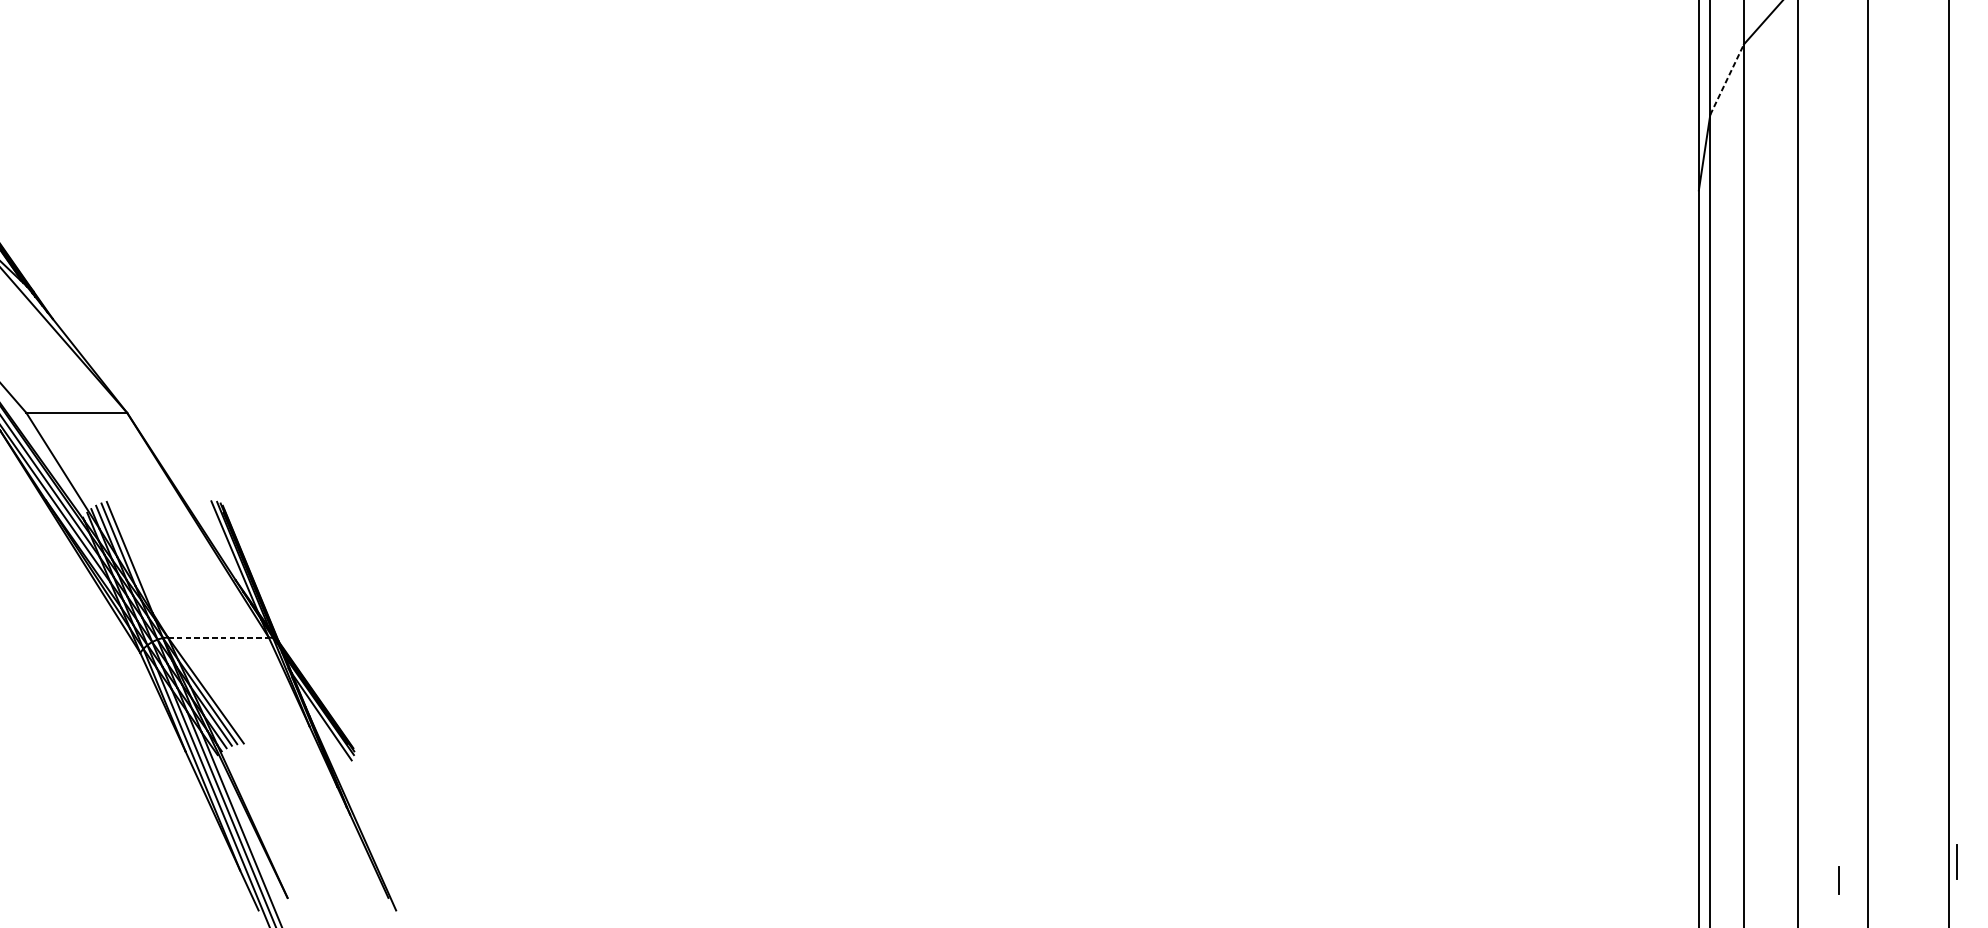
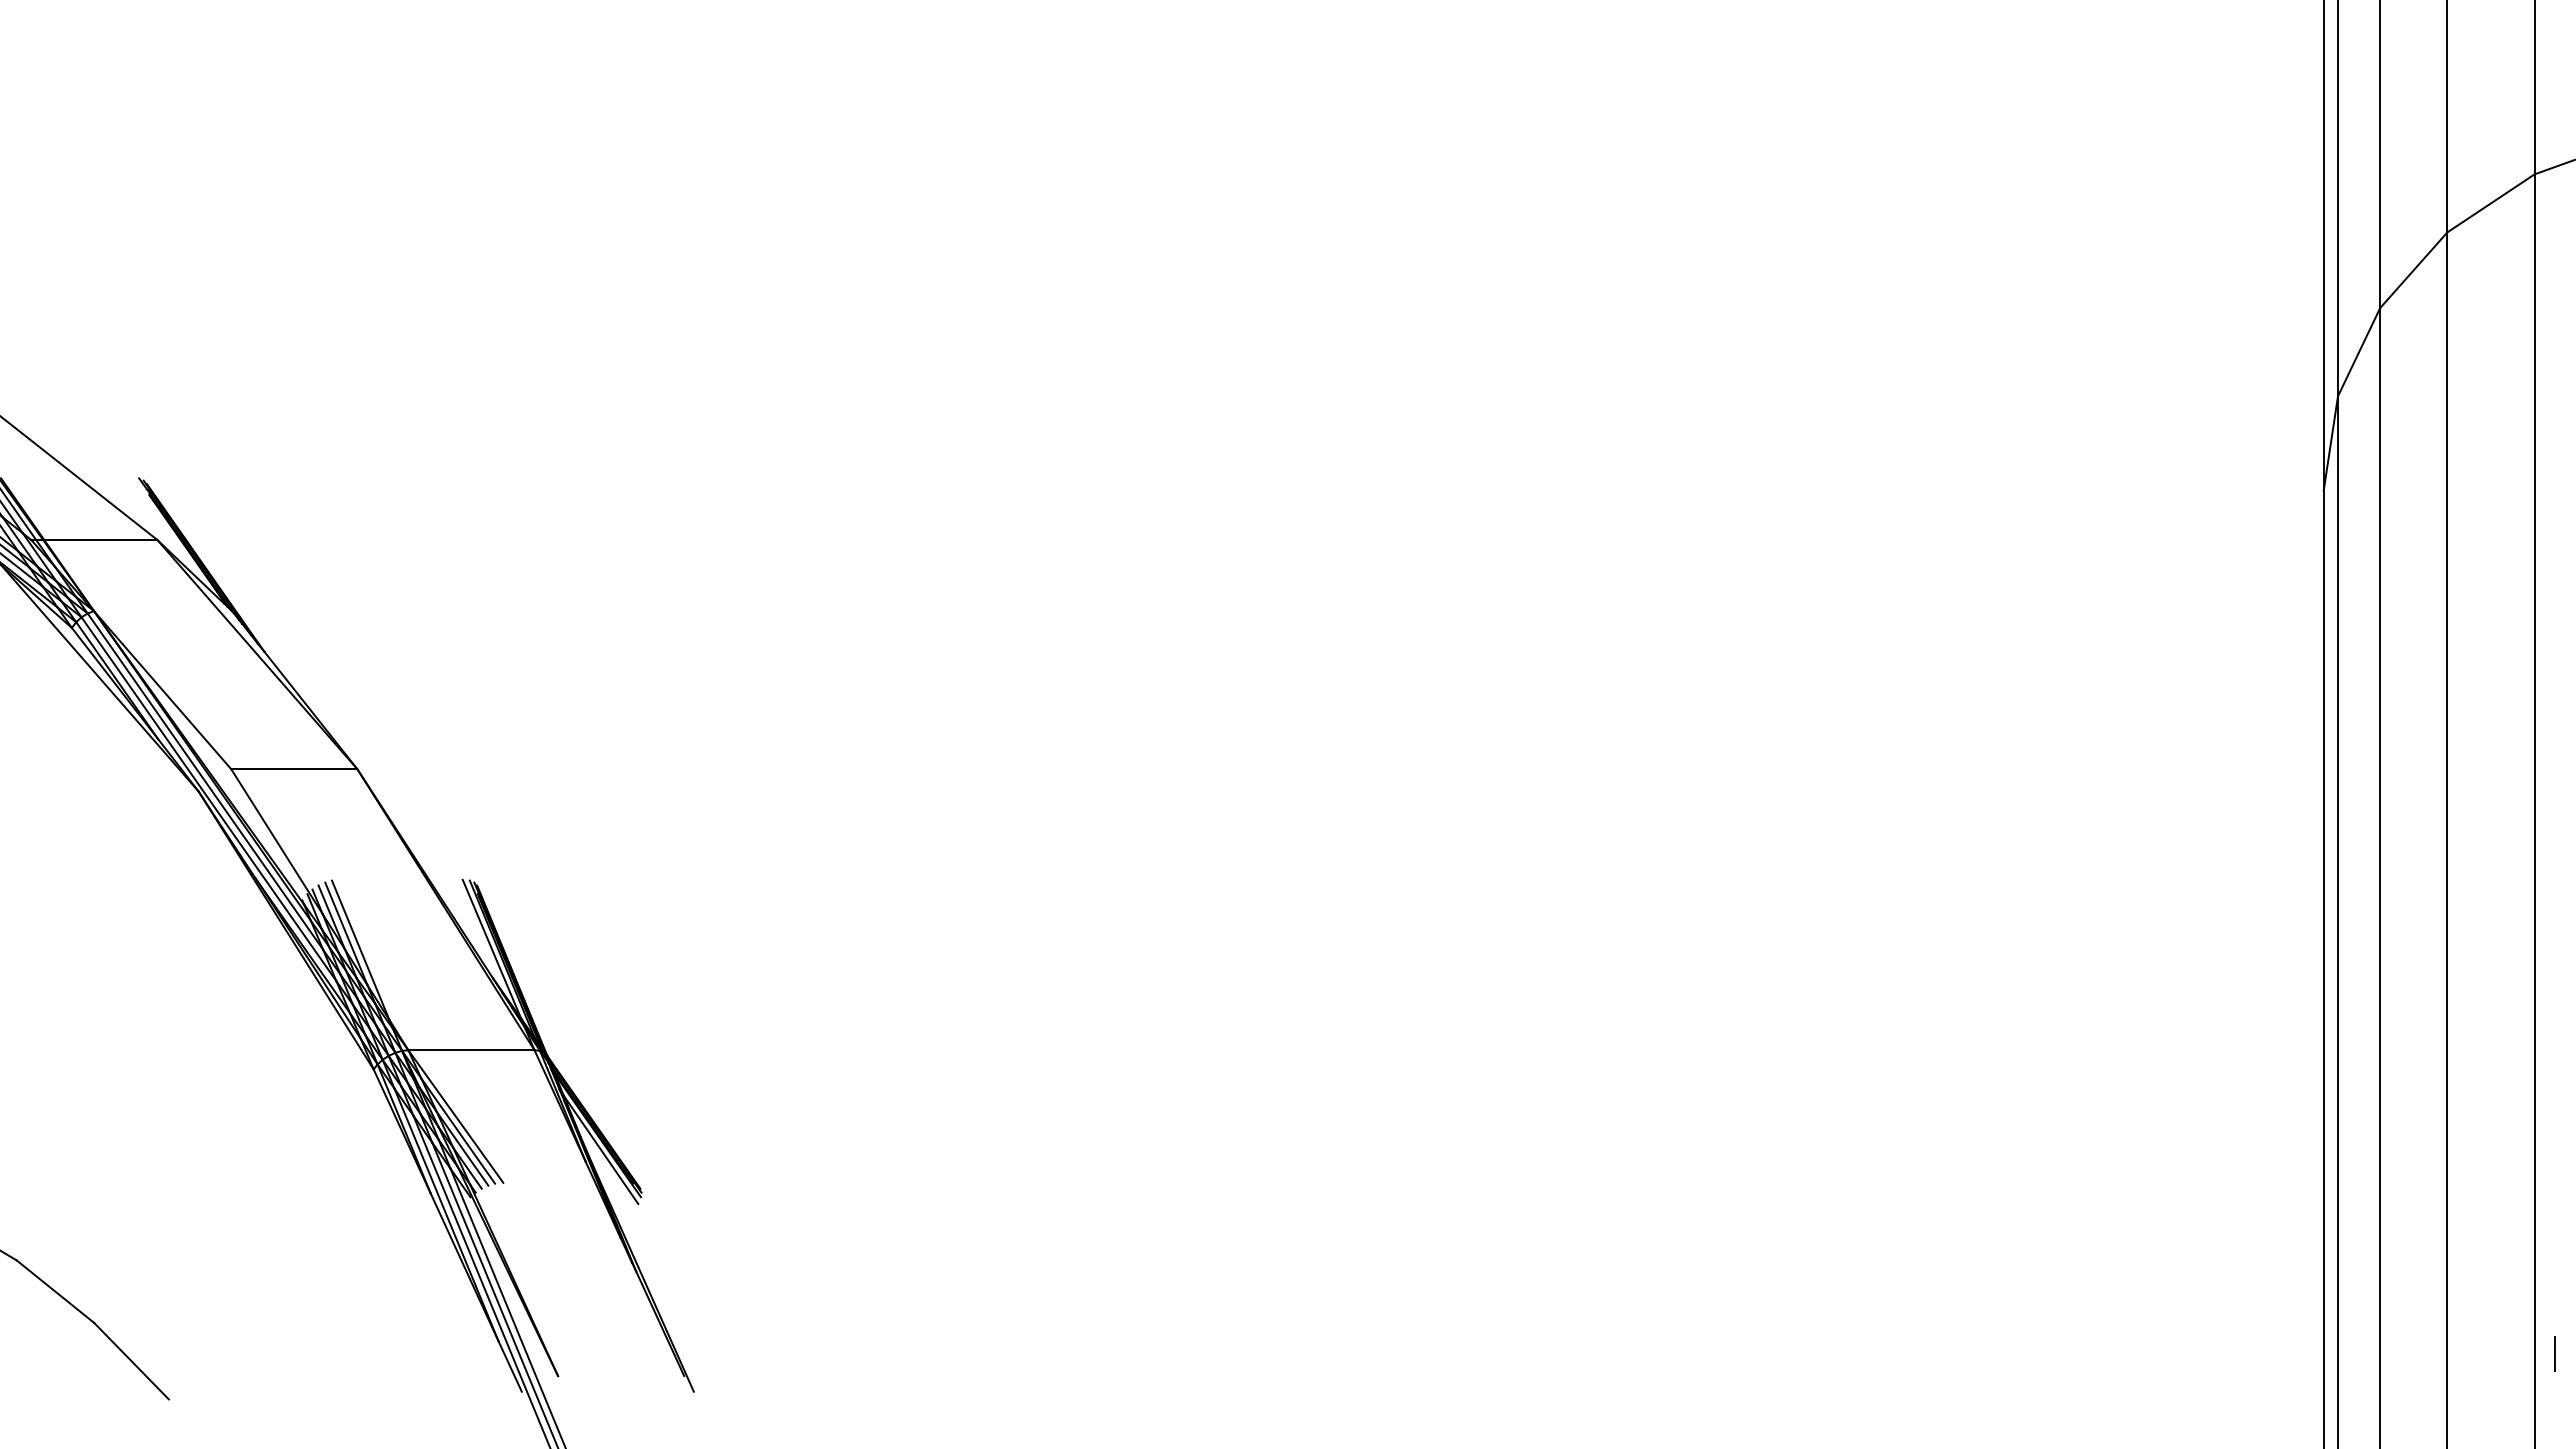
line: (1727, 79) -> (2359, 352), dashed -> solid
line: (218, 637) -> (471, 1050), dashed -> solid
line: (1838, 879) -> (2554, 1353), moved

